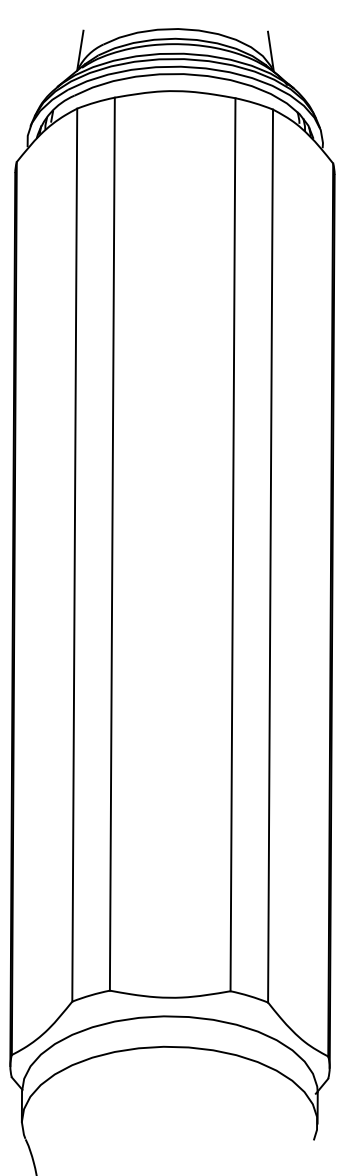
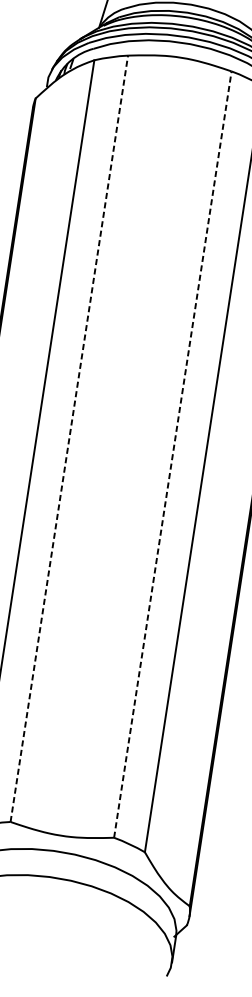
line: (112, 543) -> (69, 438), solid -> dashed
line: (233, 544) -> (173, 454), solid -> dashed

